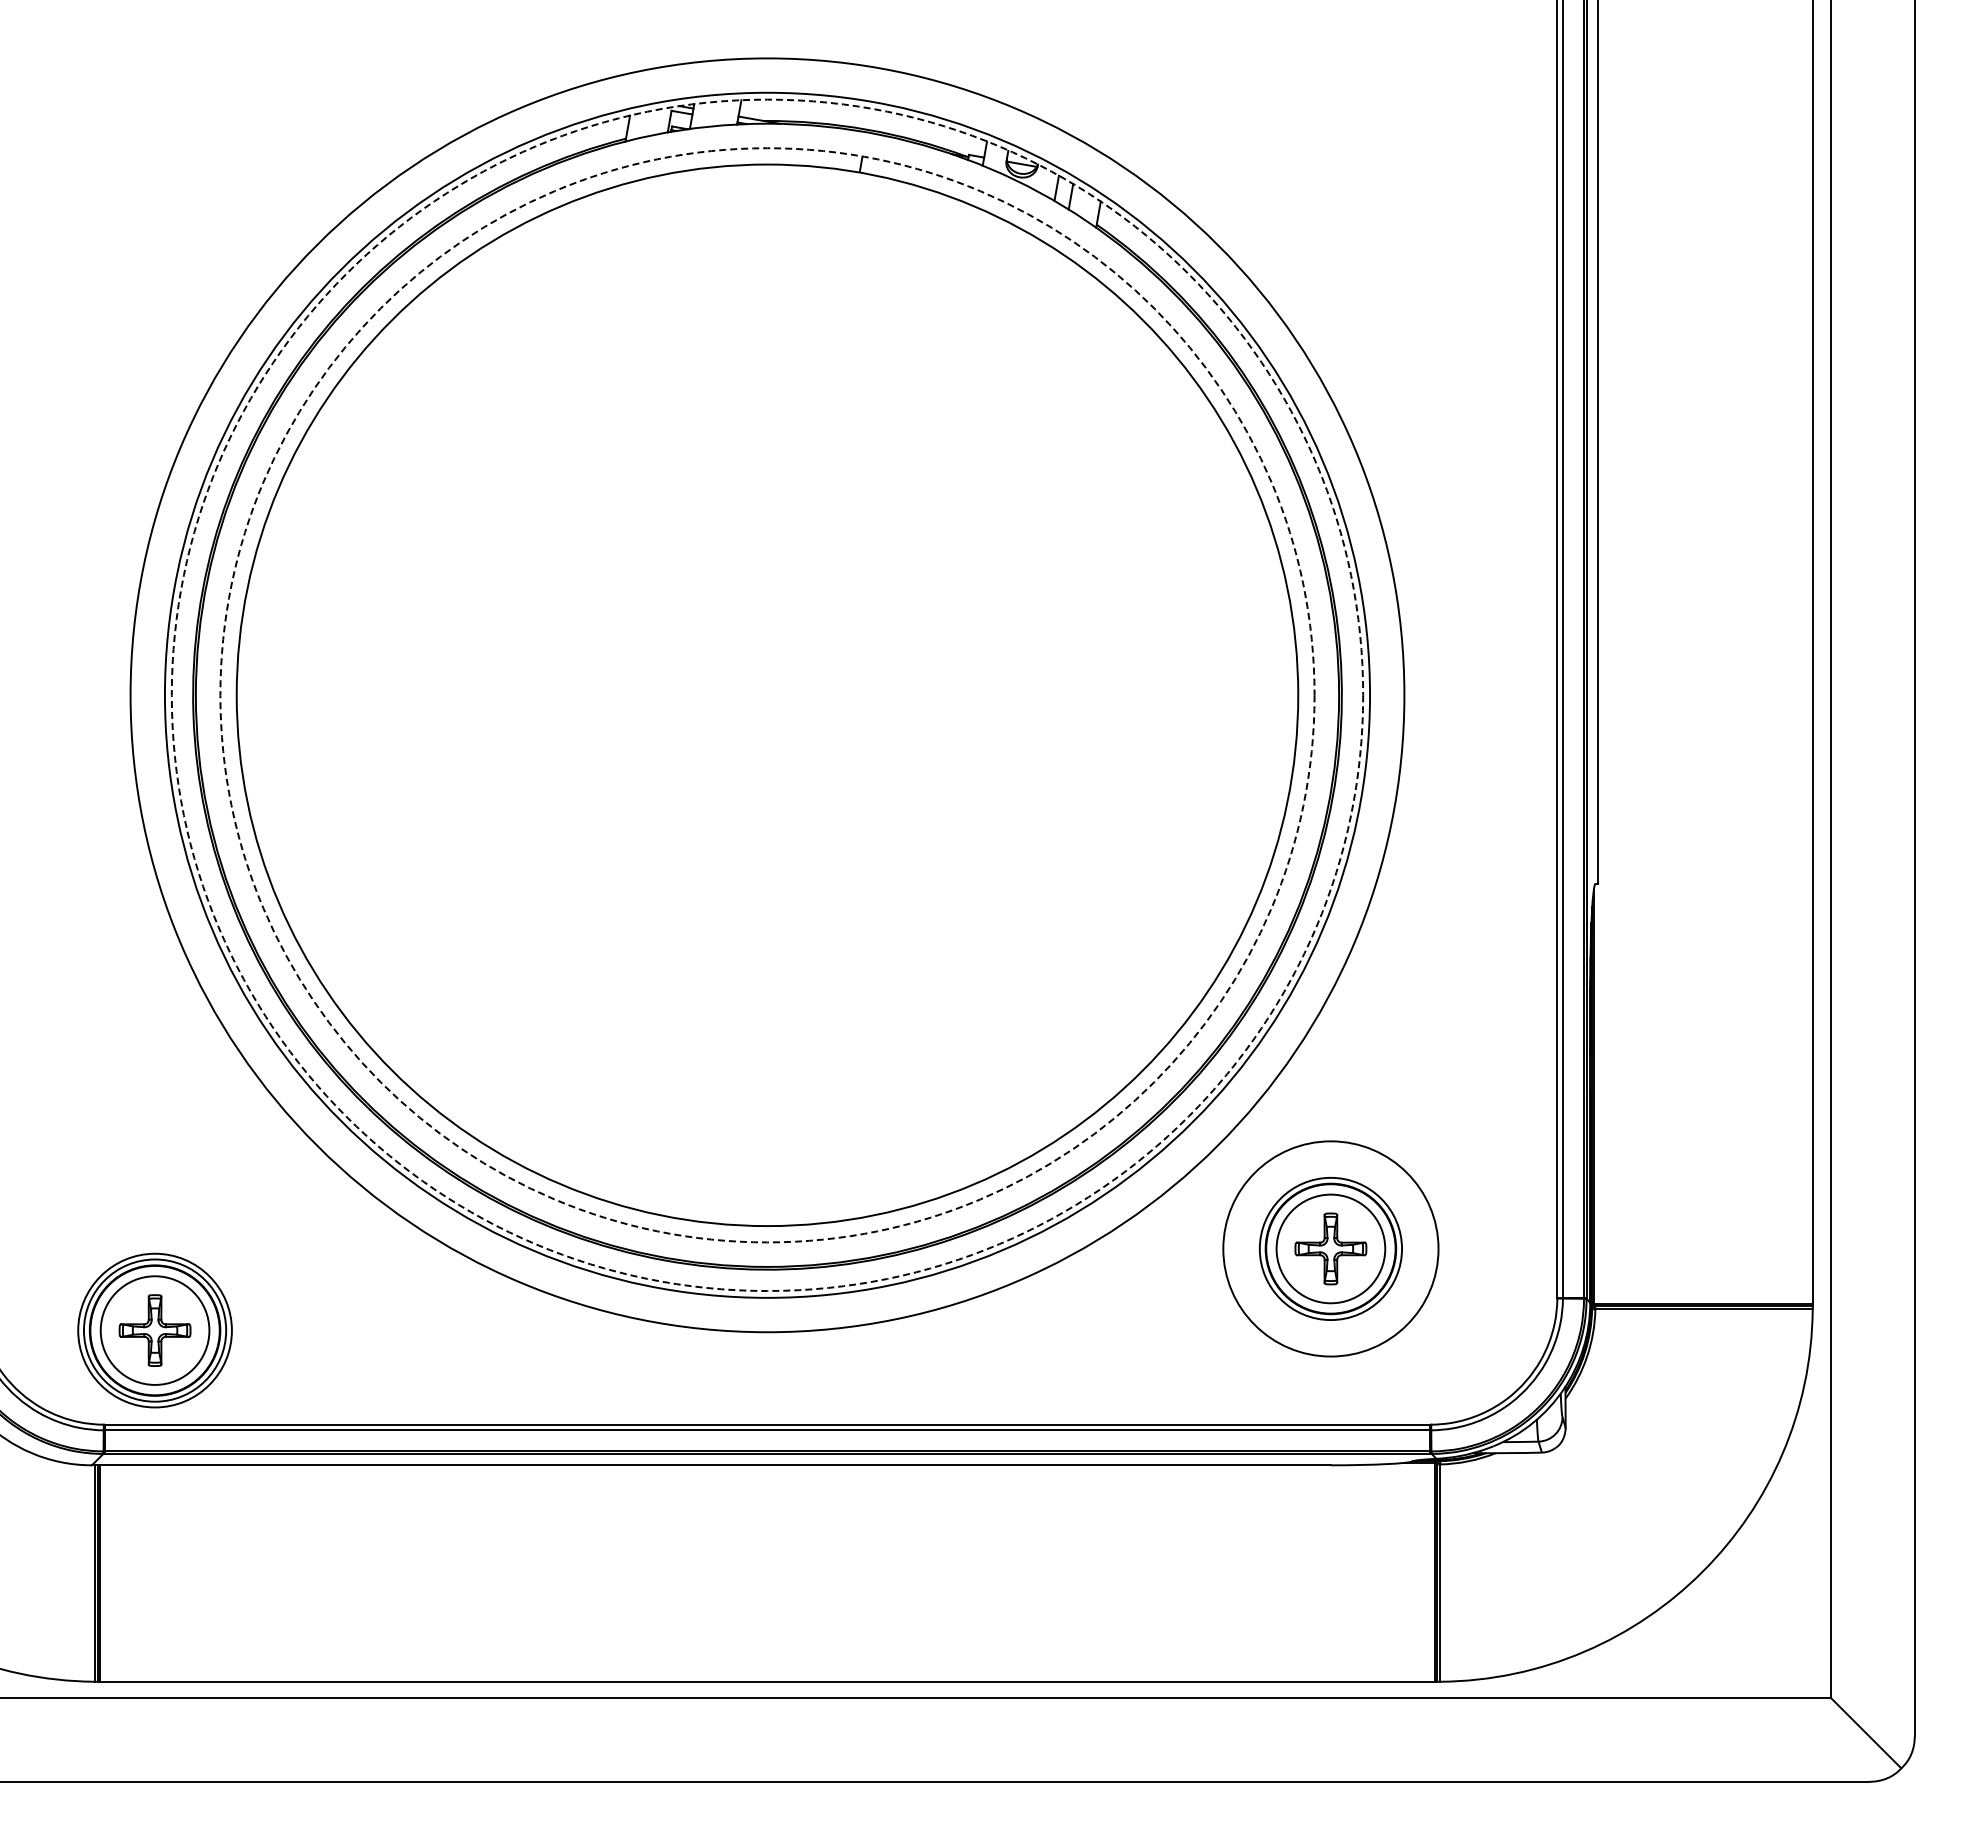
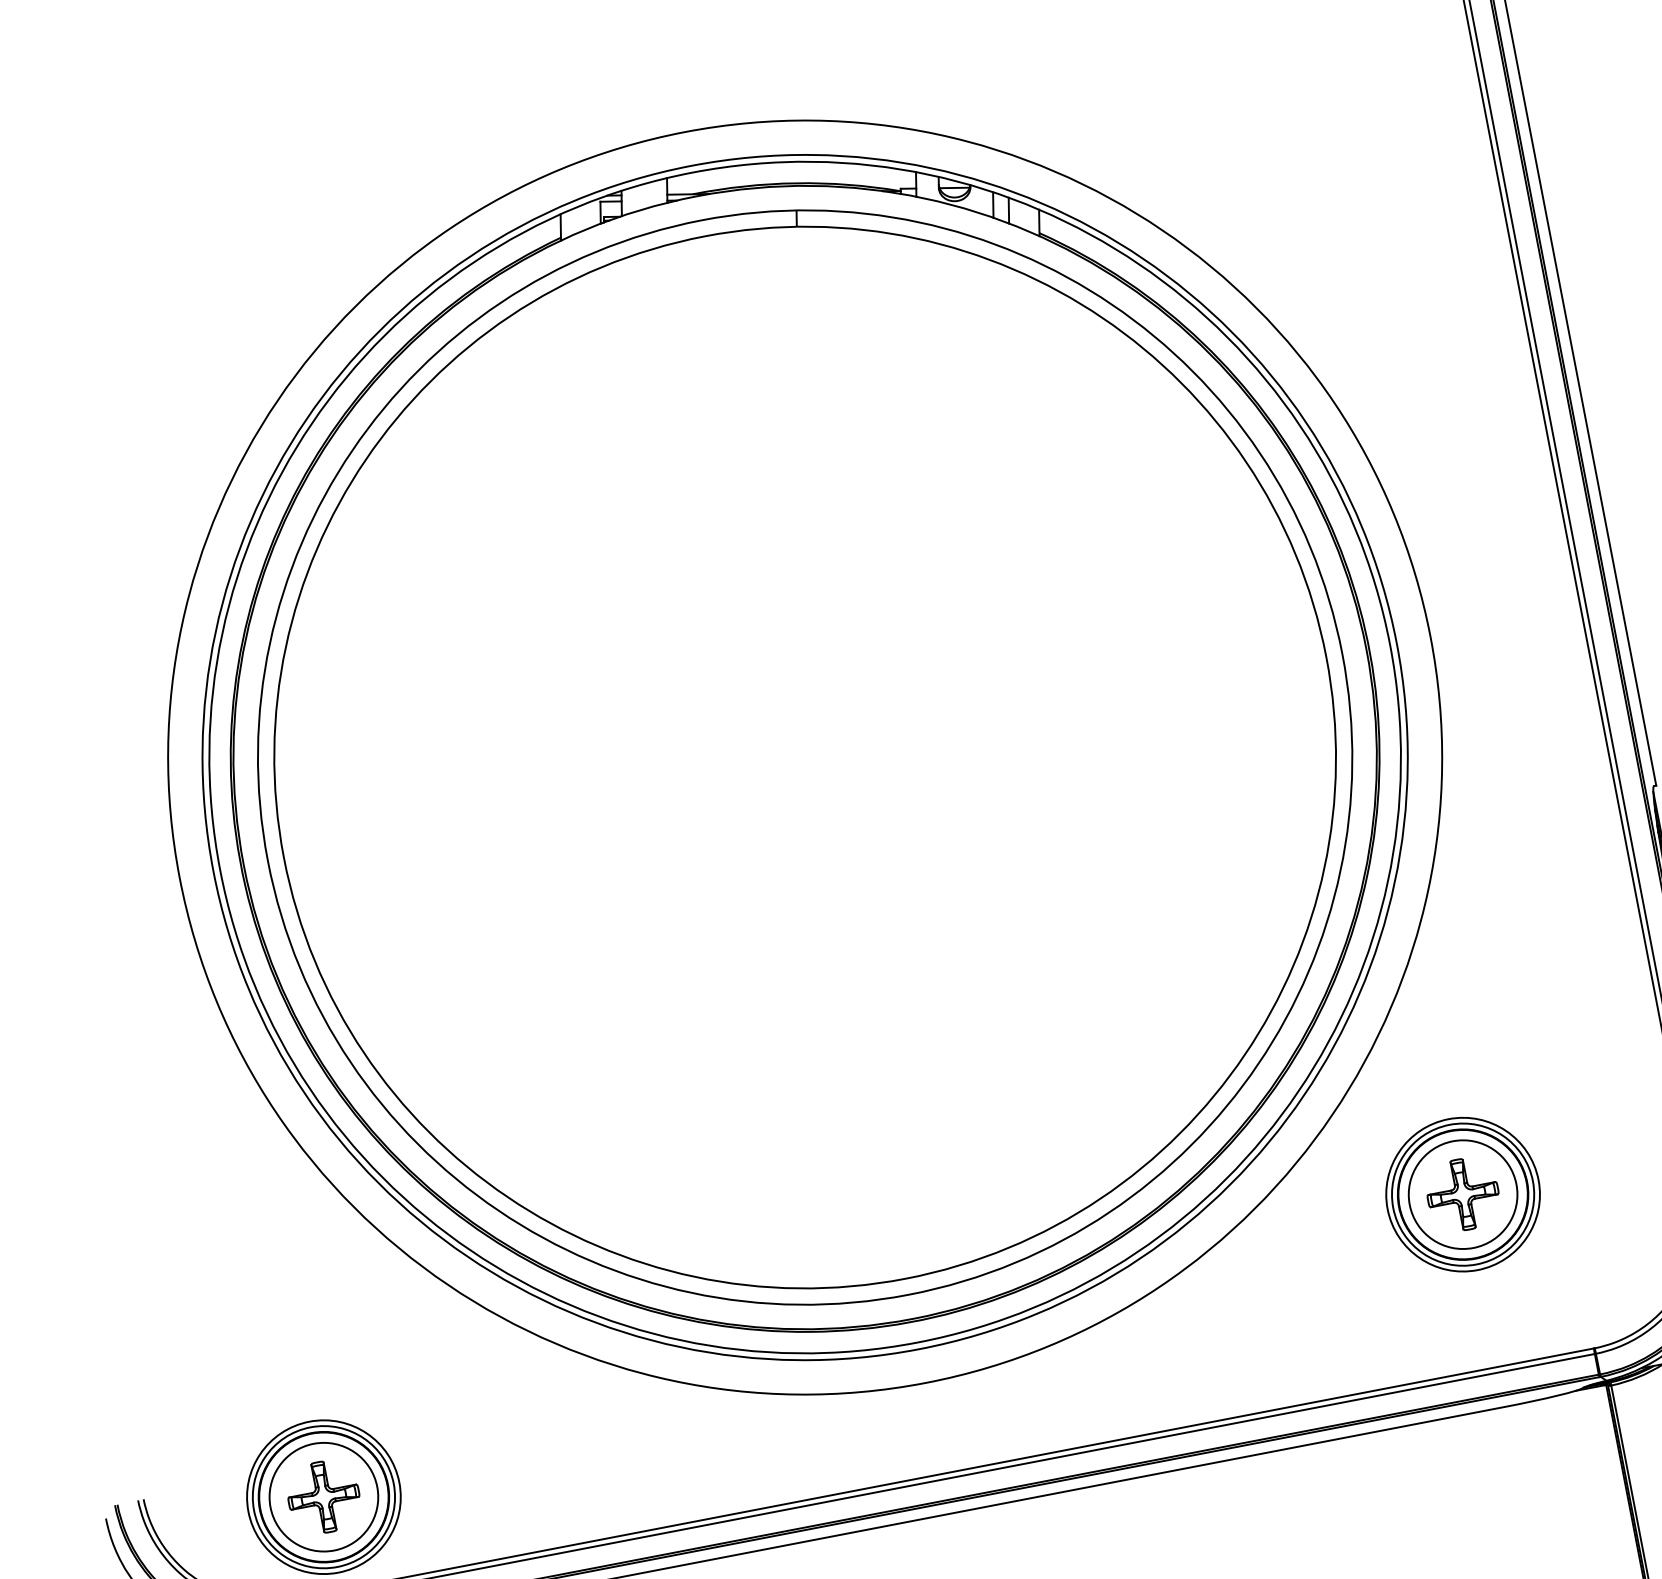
circle: (767, 695) -> (805, 757), dashed -> solid
circle: (767, 695) -> (805, 757), dashed -> solid
circle: (1330, 1248) -> (1462, 1194), size x0.71

